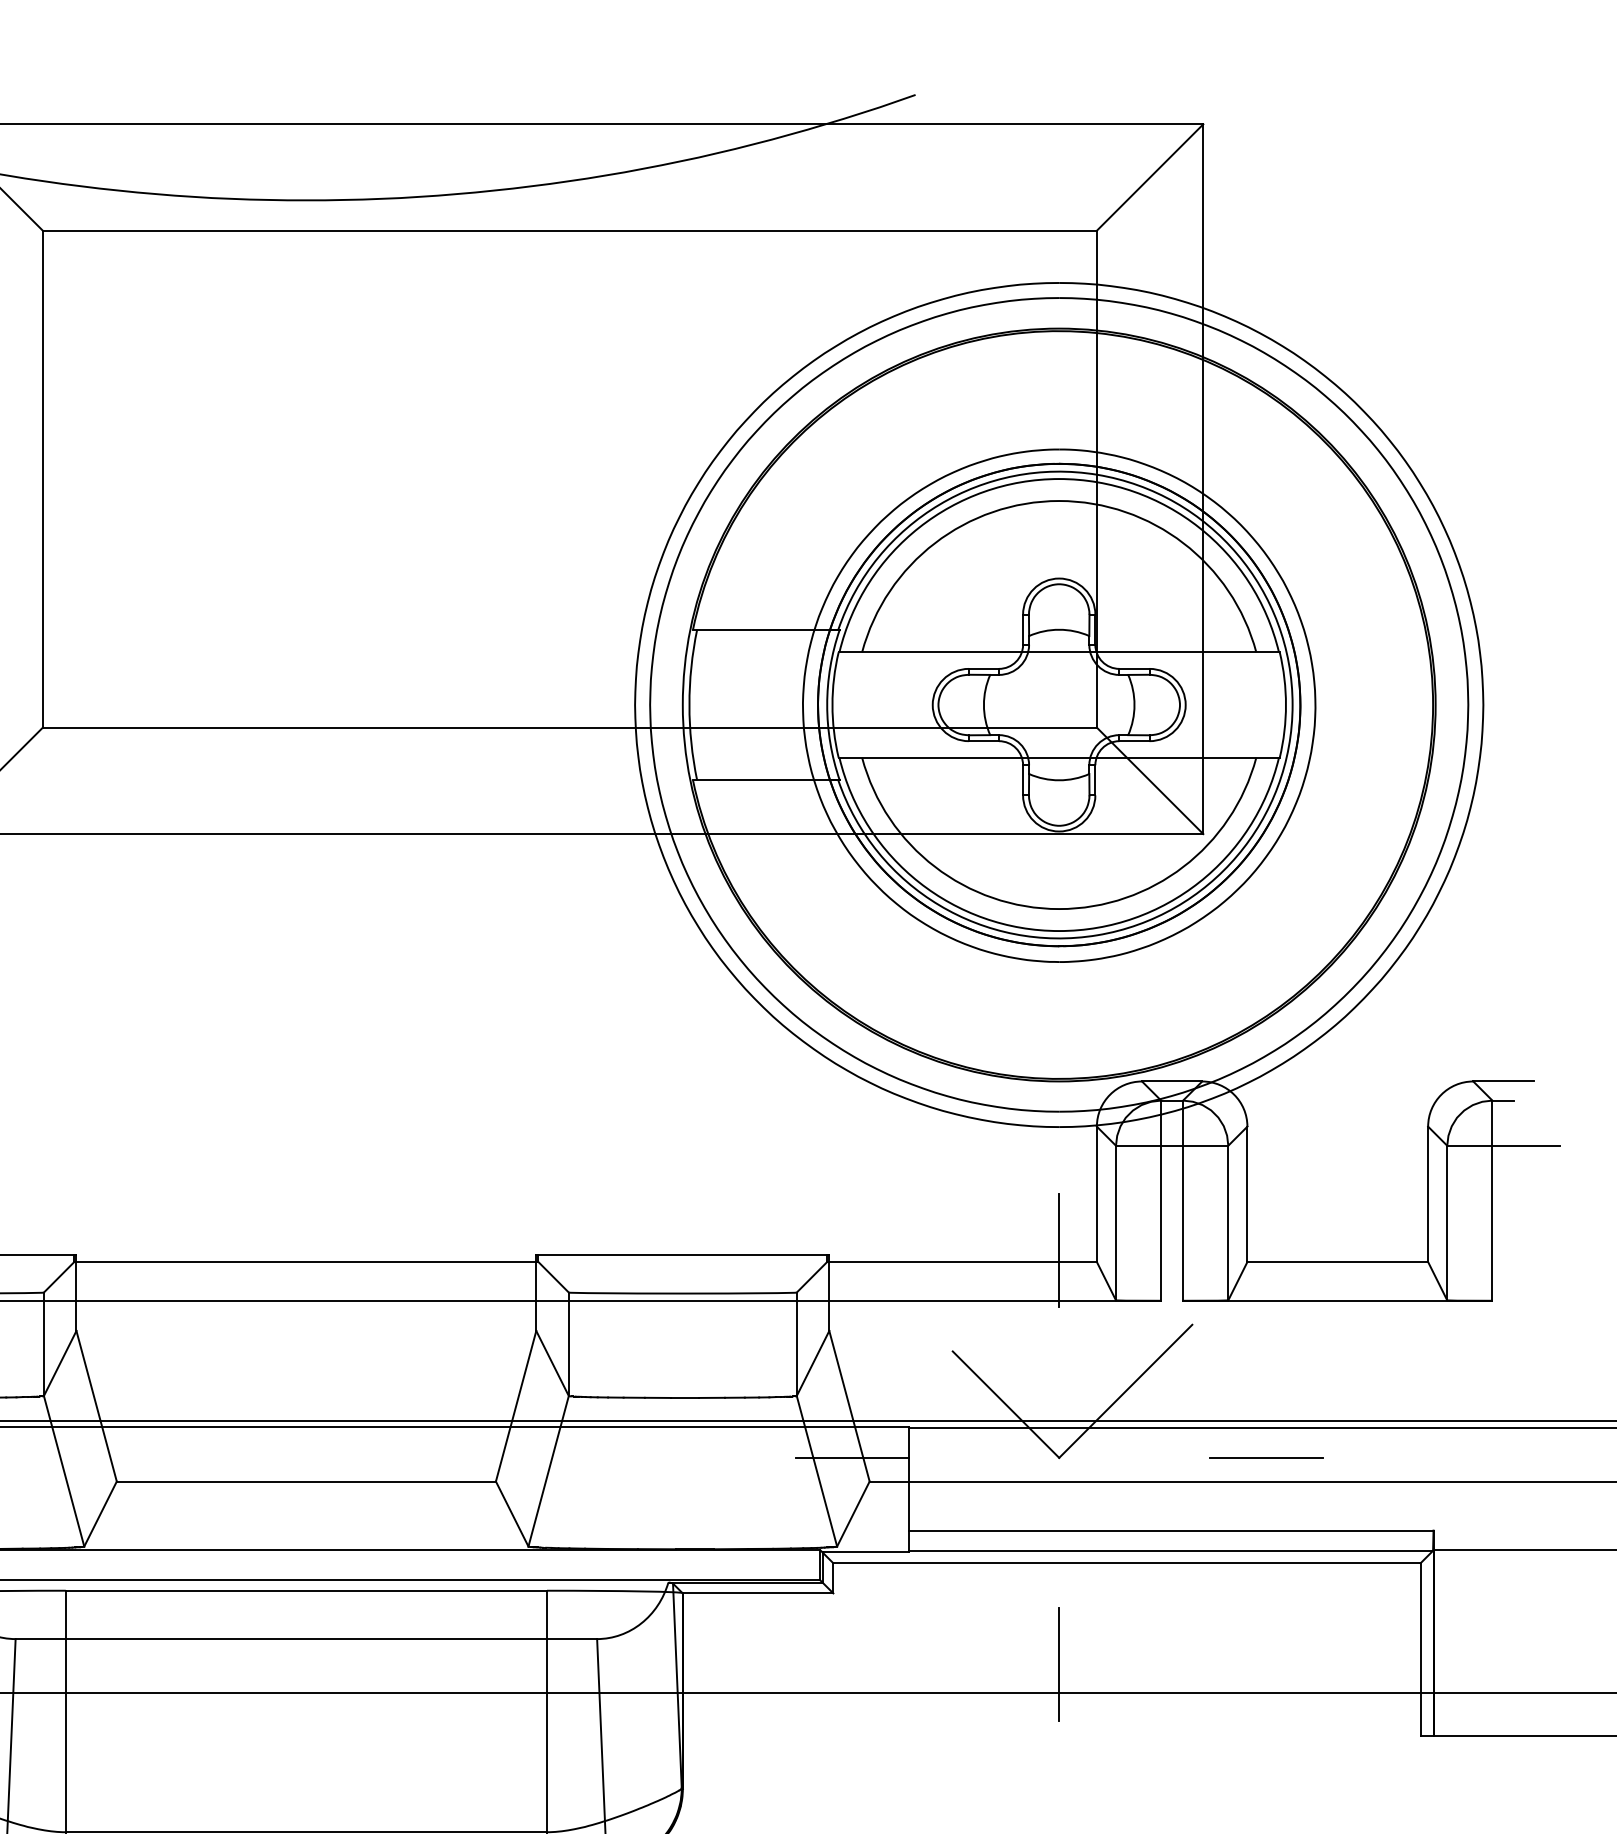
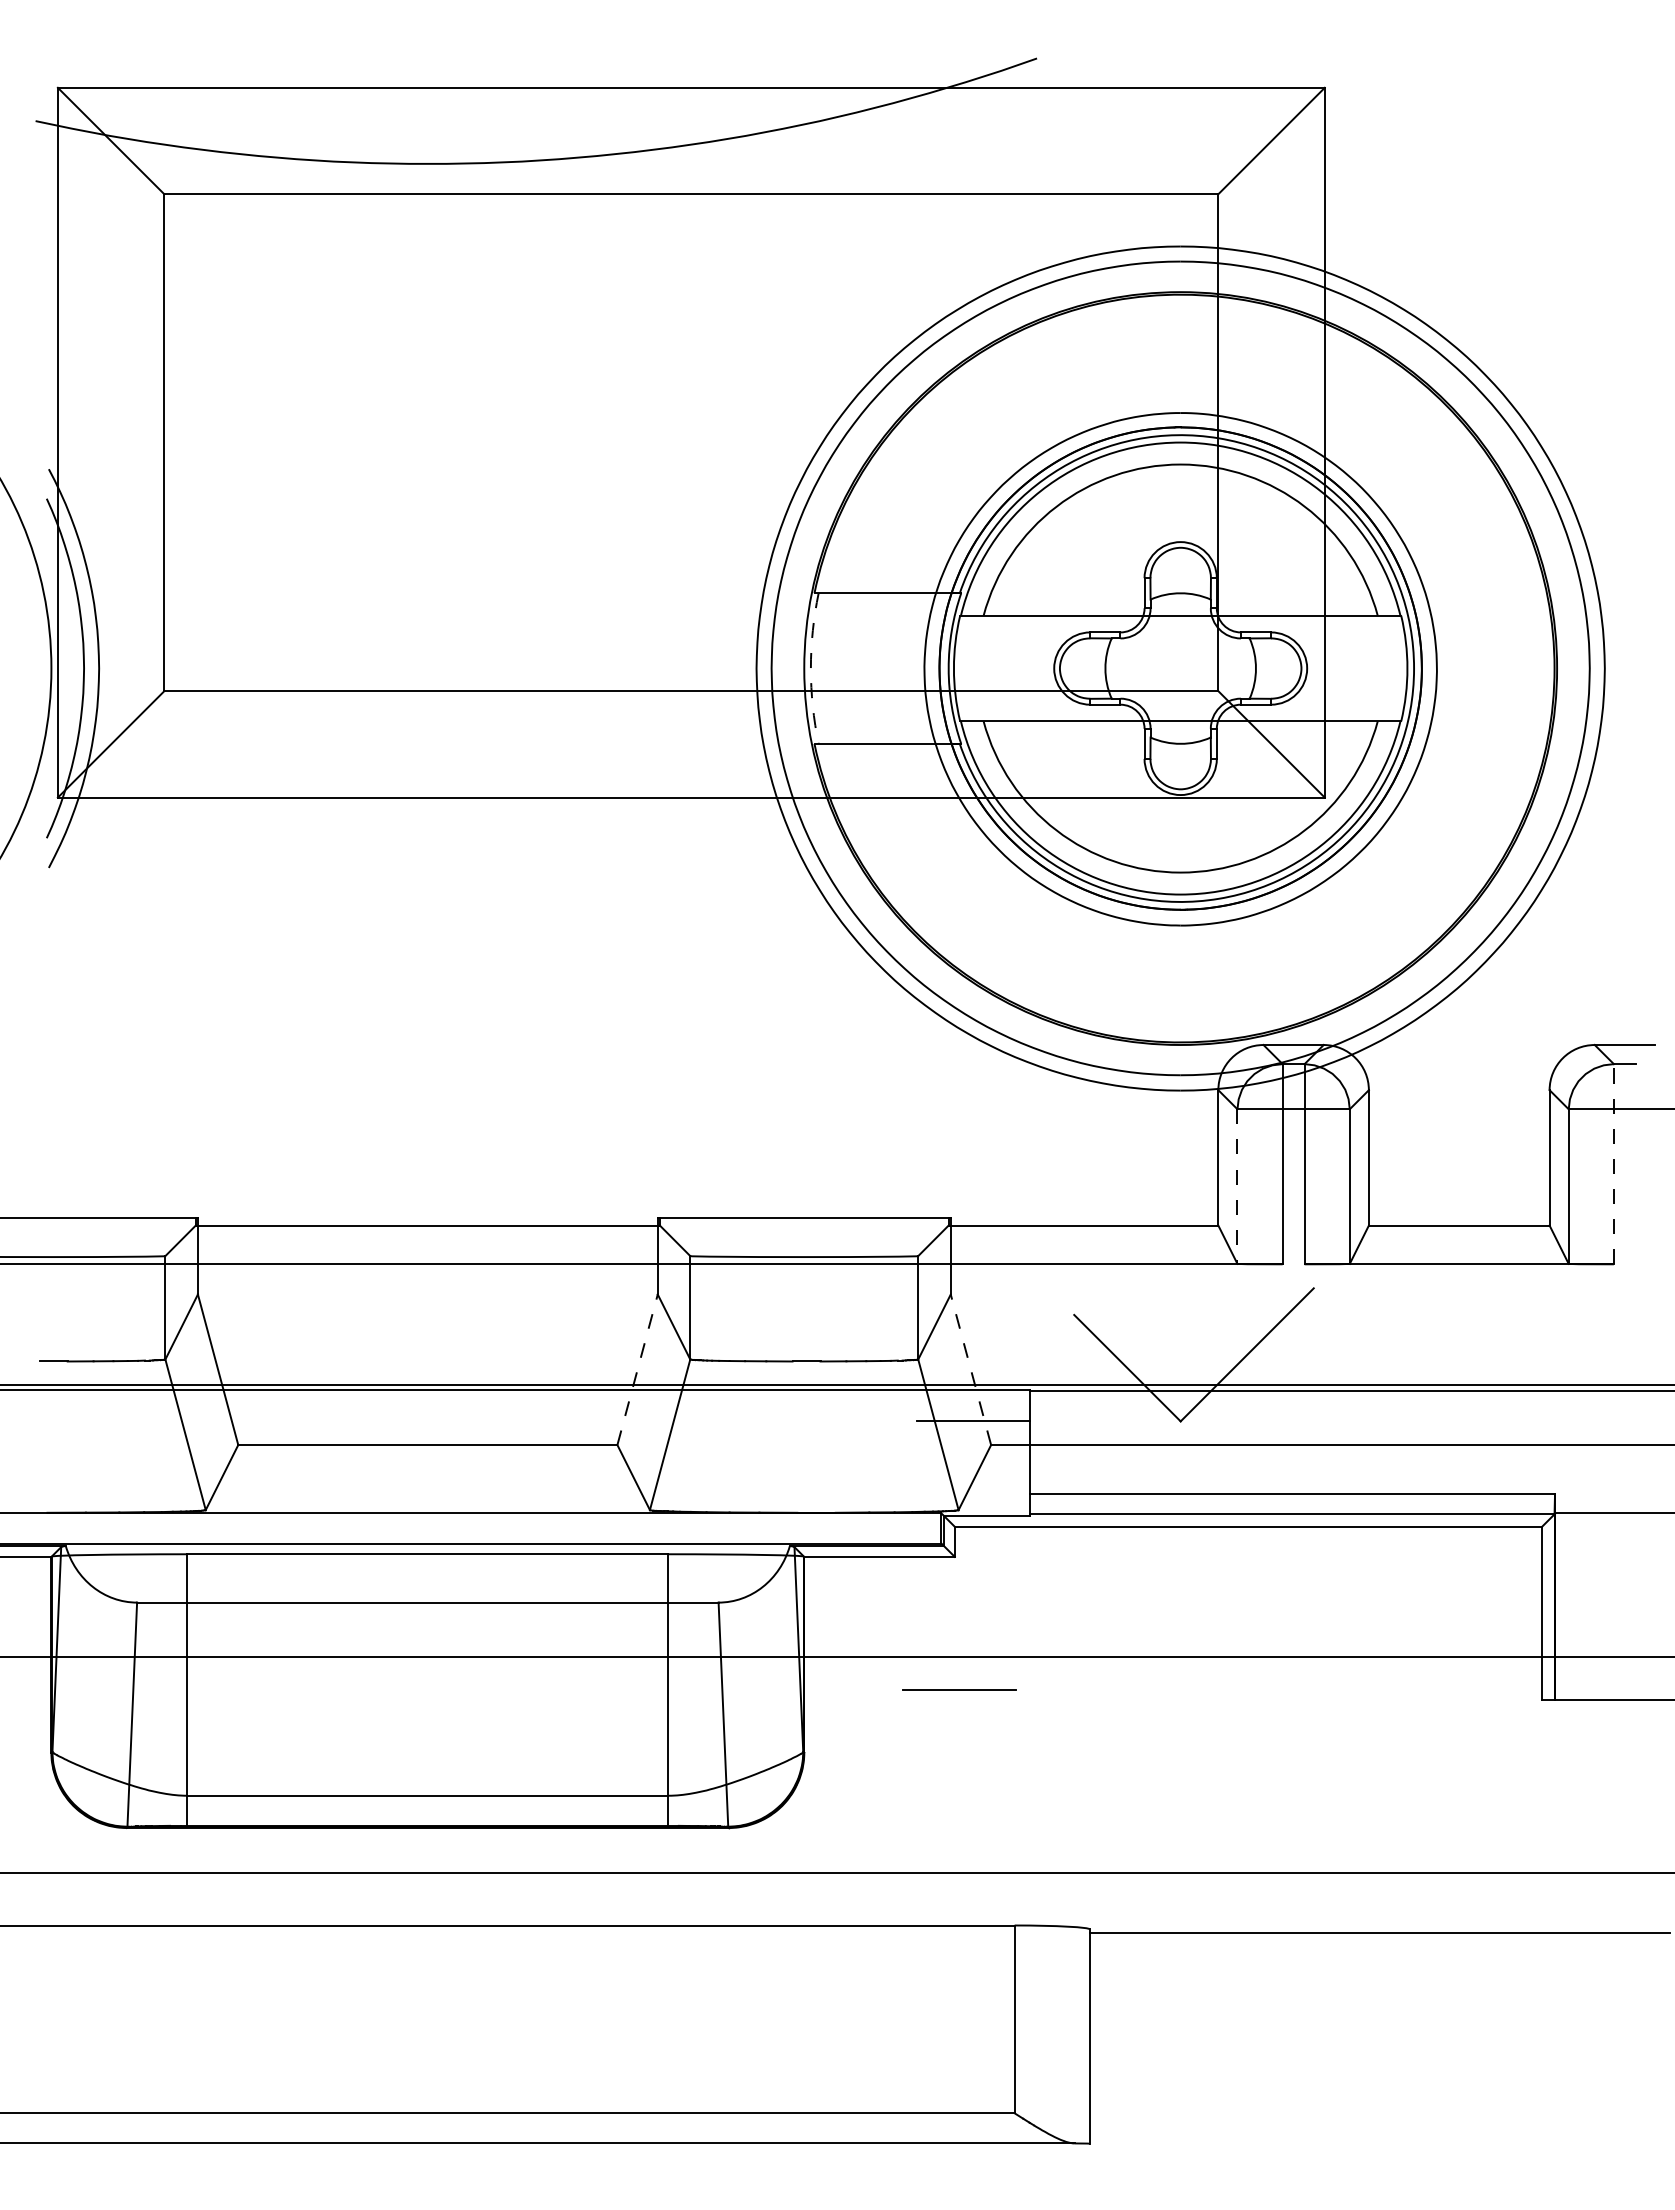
arc: (689, 704) -> (810, 668), solid -> dashed
line: (1492, 1199) -> (1613, 1163), solid -> dashed
line: (1116, 1223) -> (1237, 1187), solid -> dashed
line: (1059, 1249) -> (1180, 1213), removed
line: (516, 1405) -> (637, 1369), solid -> dashed
line: (849, 1405) -> (970, 1369), solid -> dashed
line: (1266, 1456) -> (959, 1689), moved
line: (1059, 1663) -> (1180, 1627), removed

